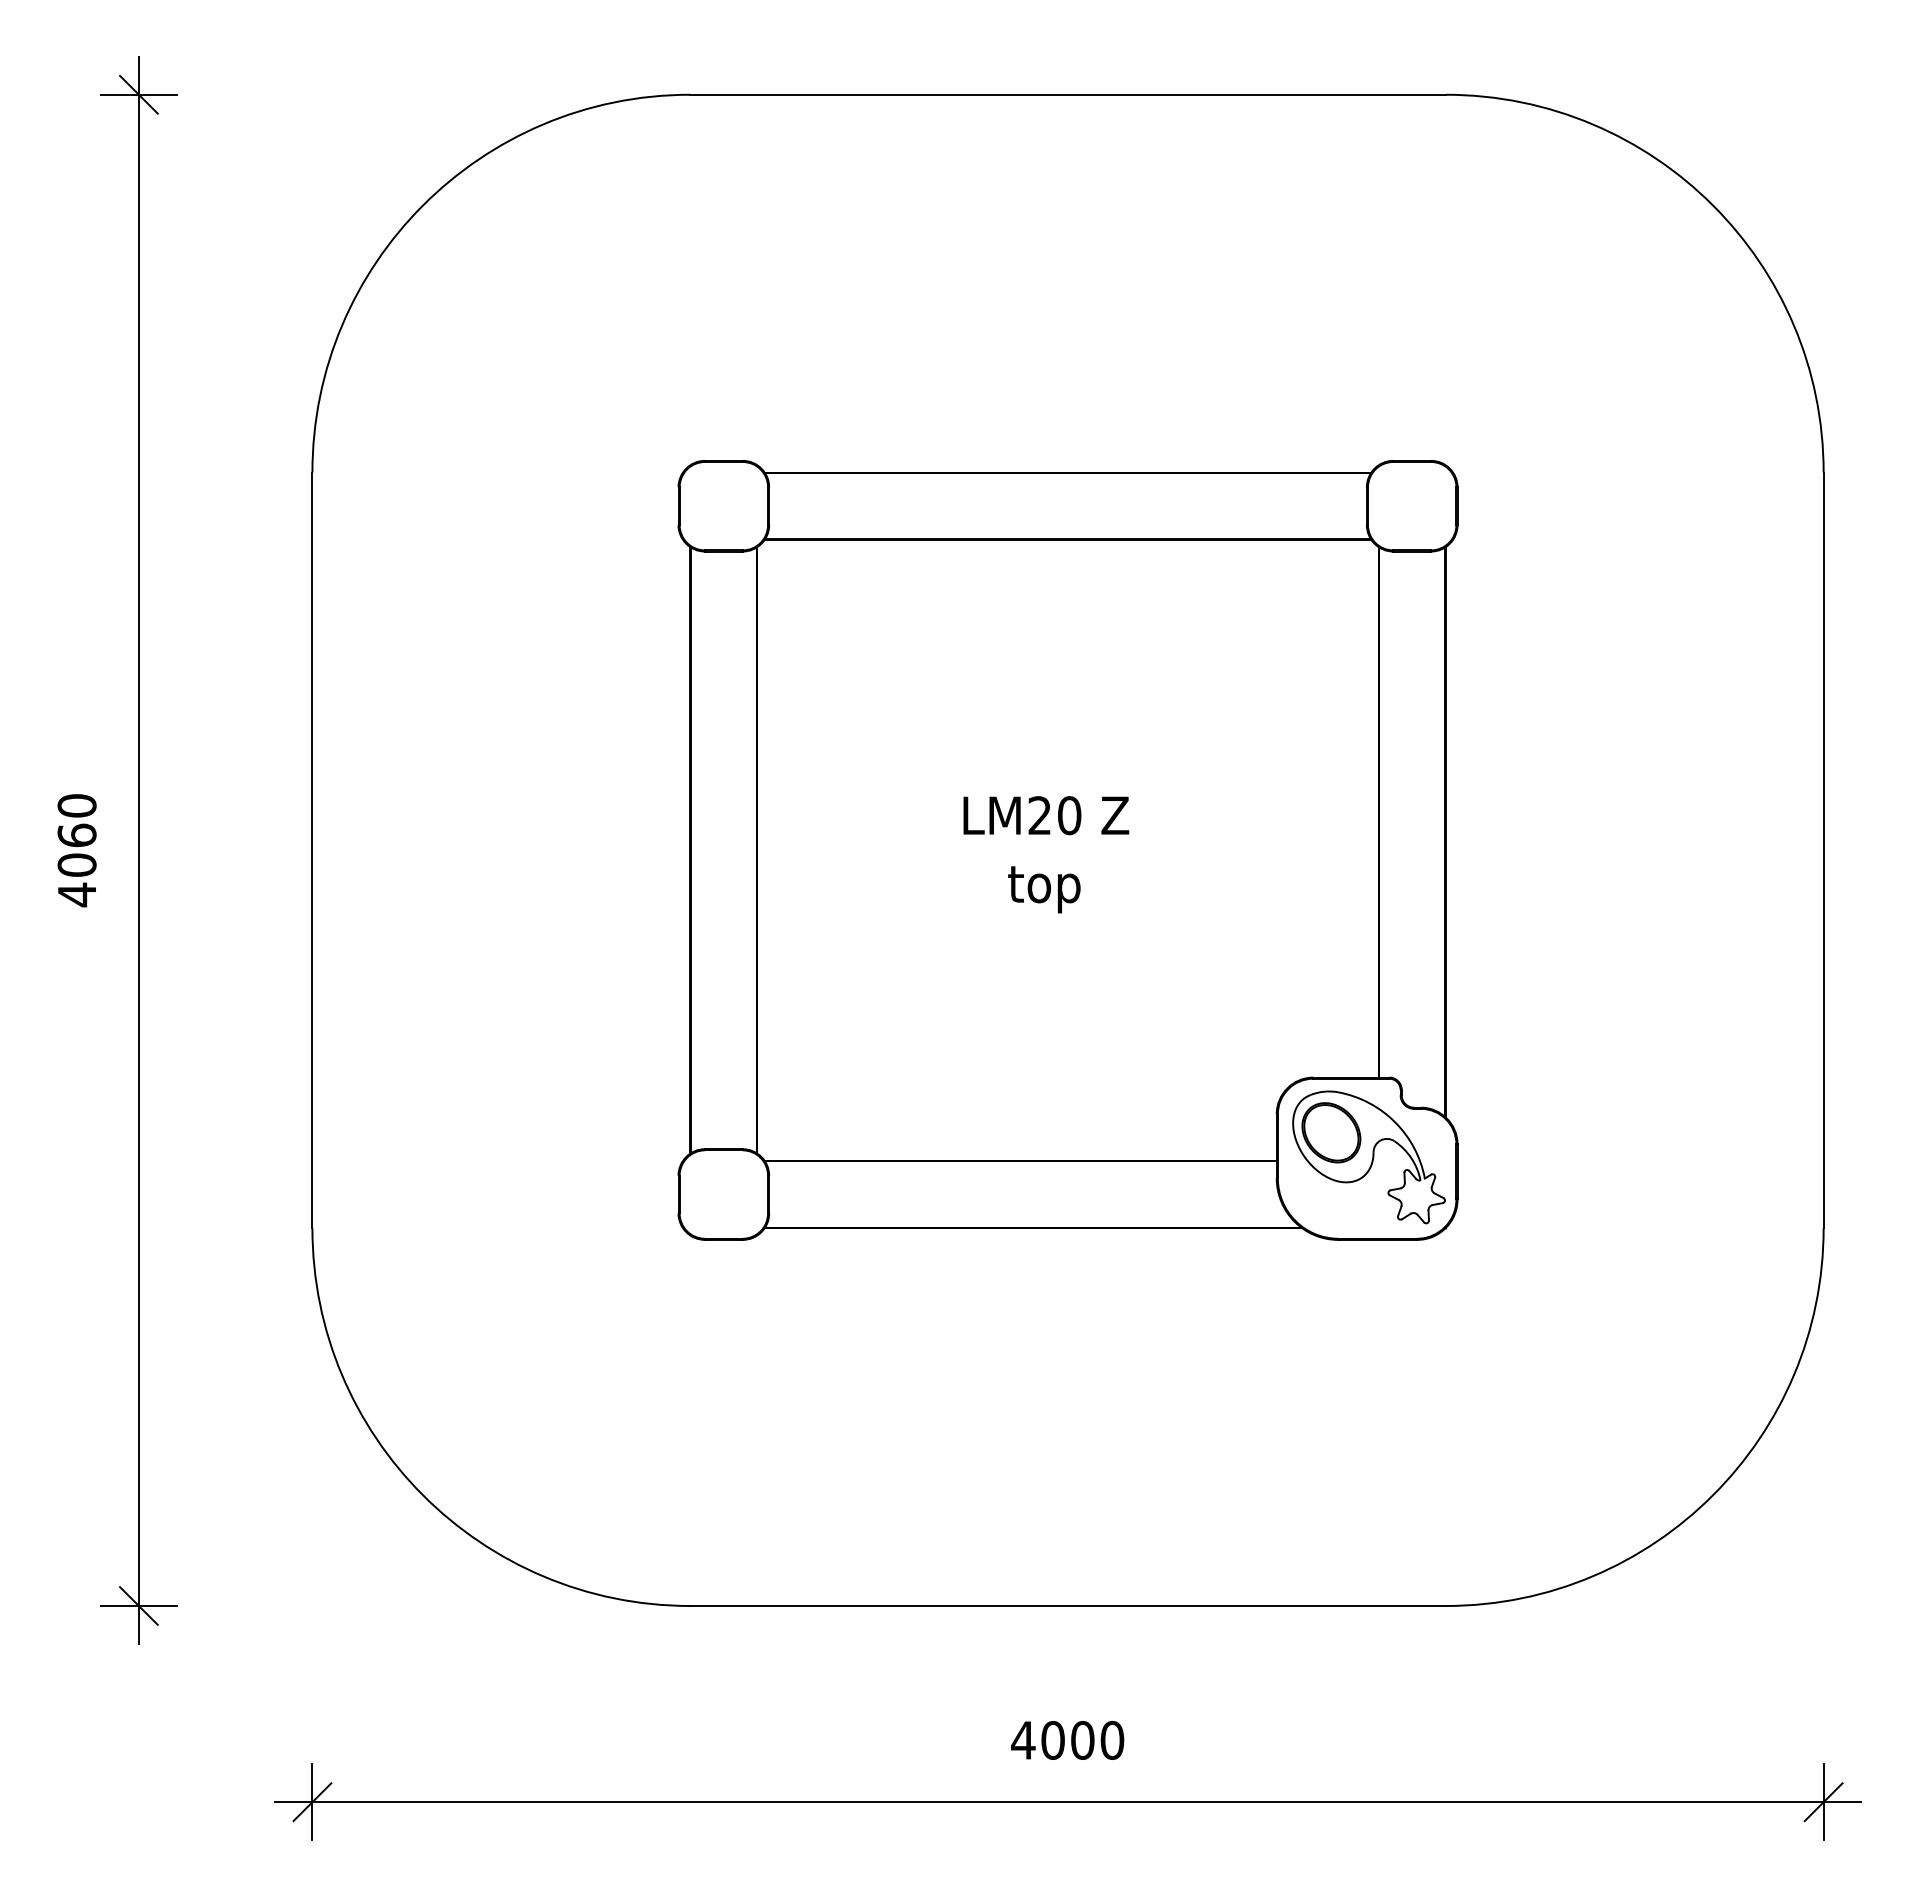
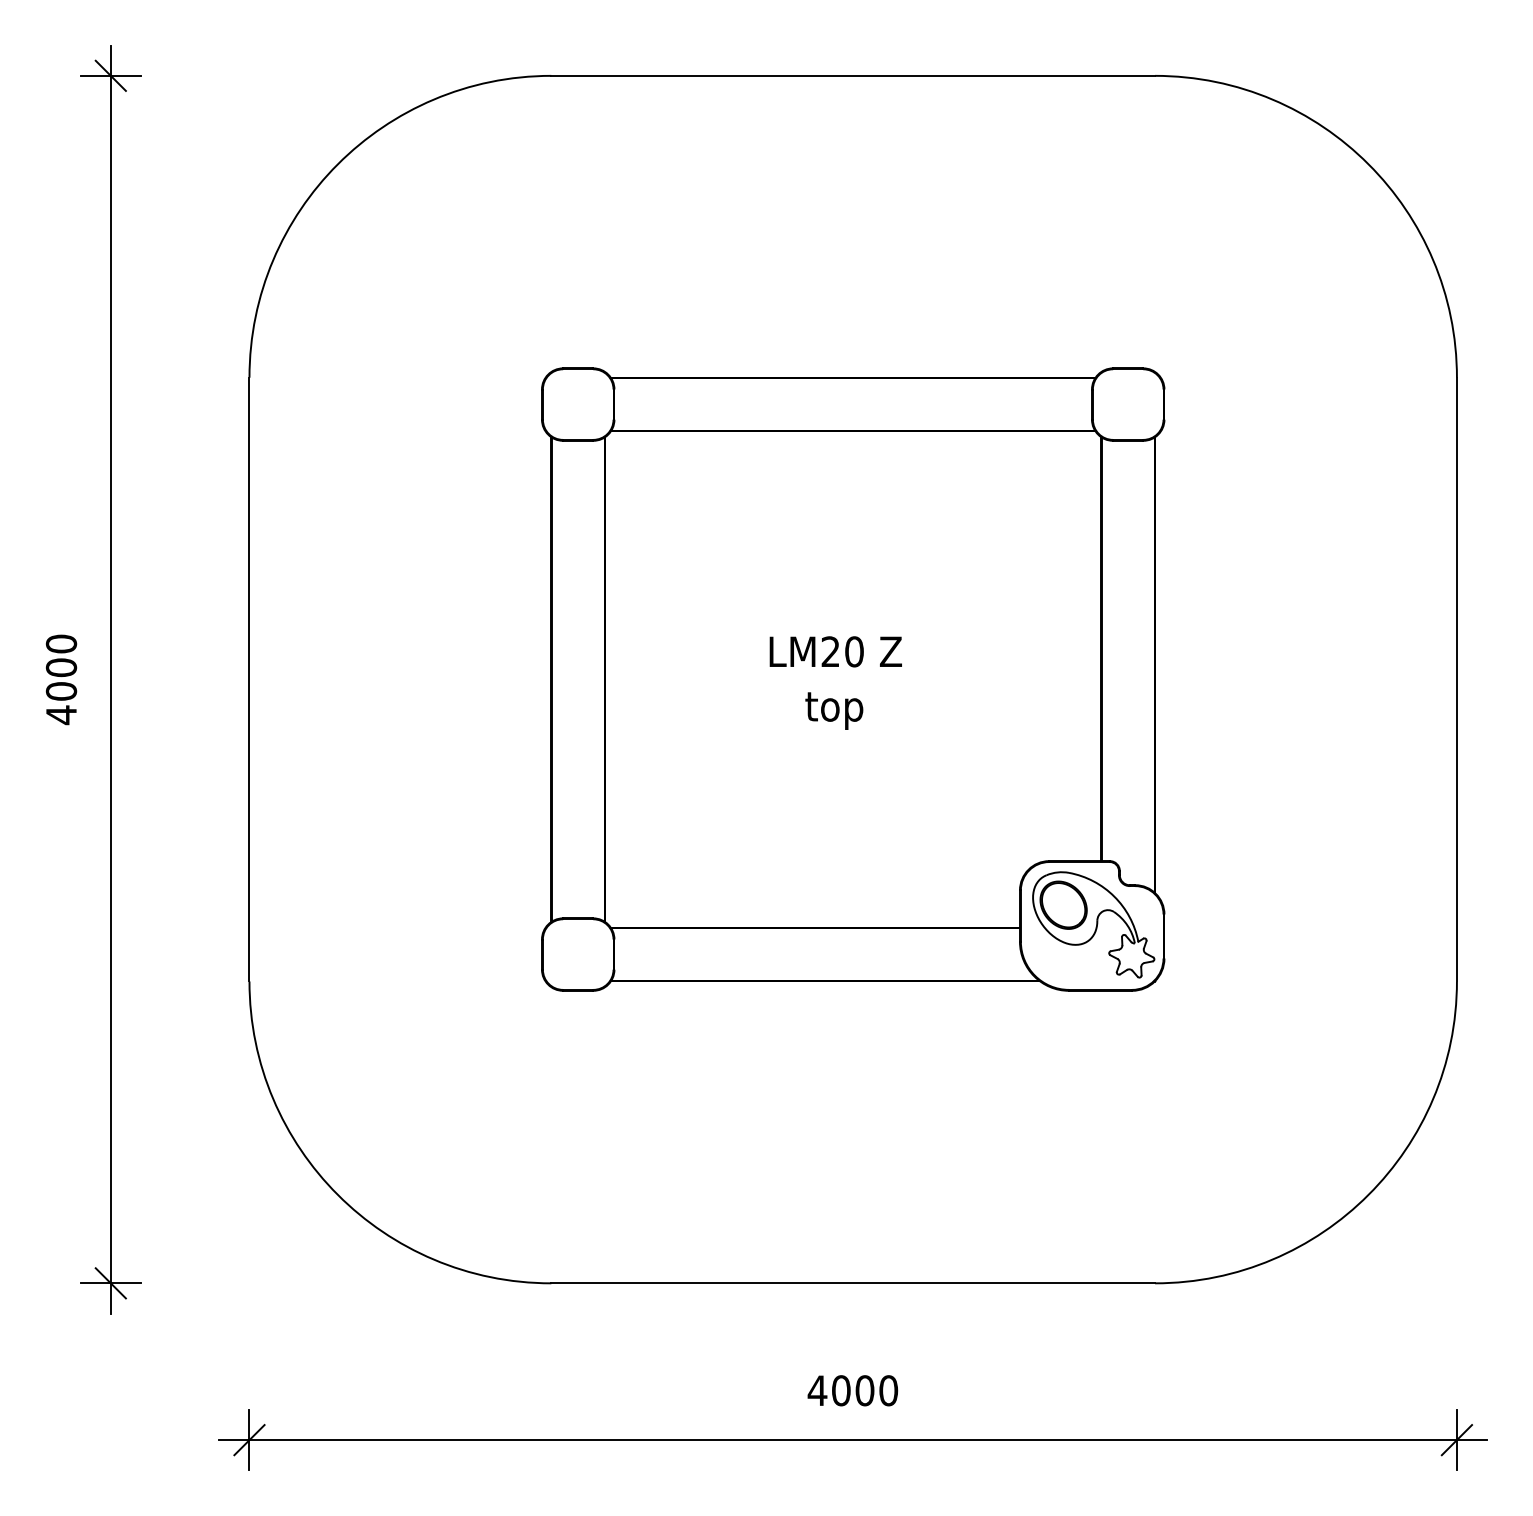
text: (76, 835) -> (60, 667), 4060 -> 4000

